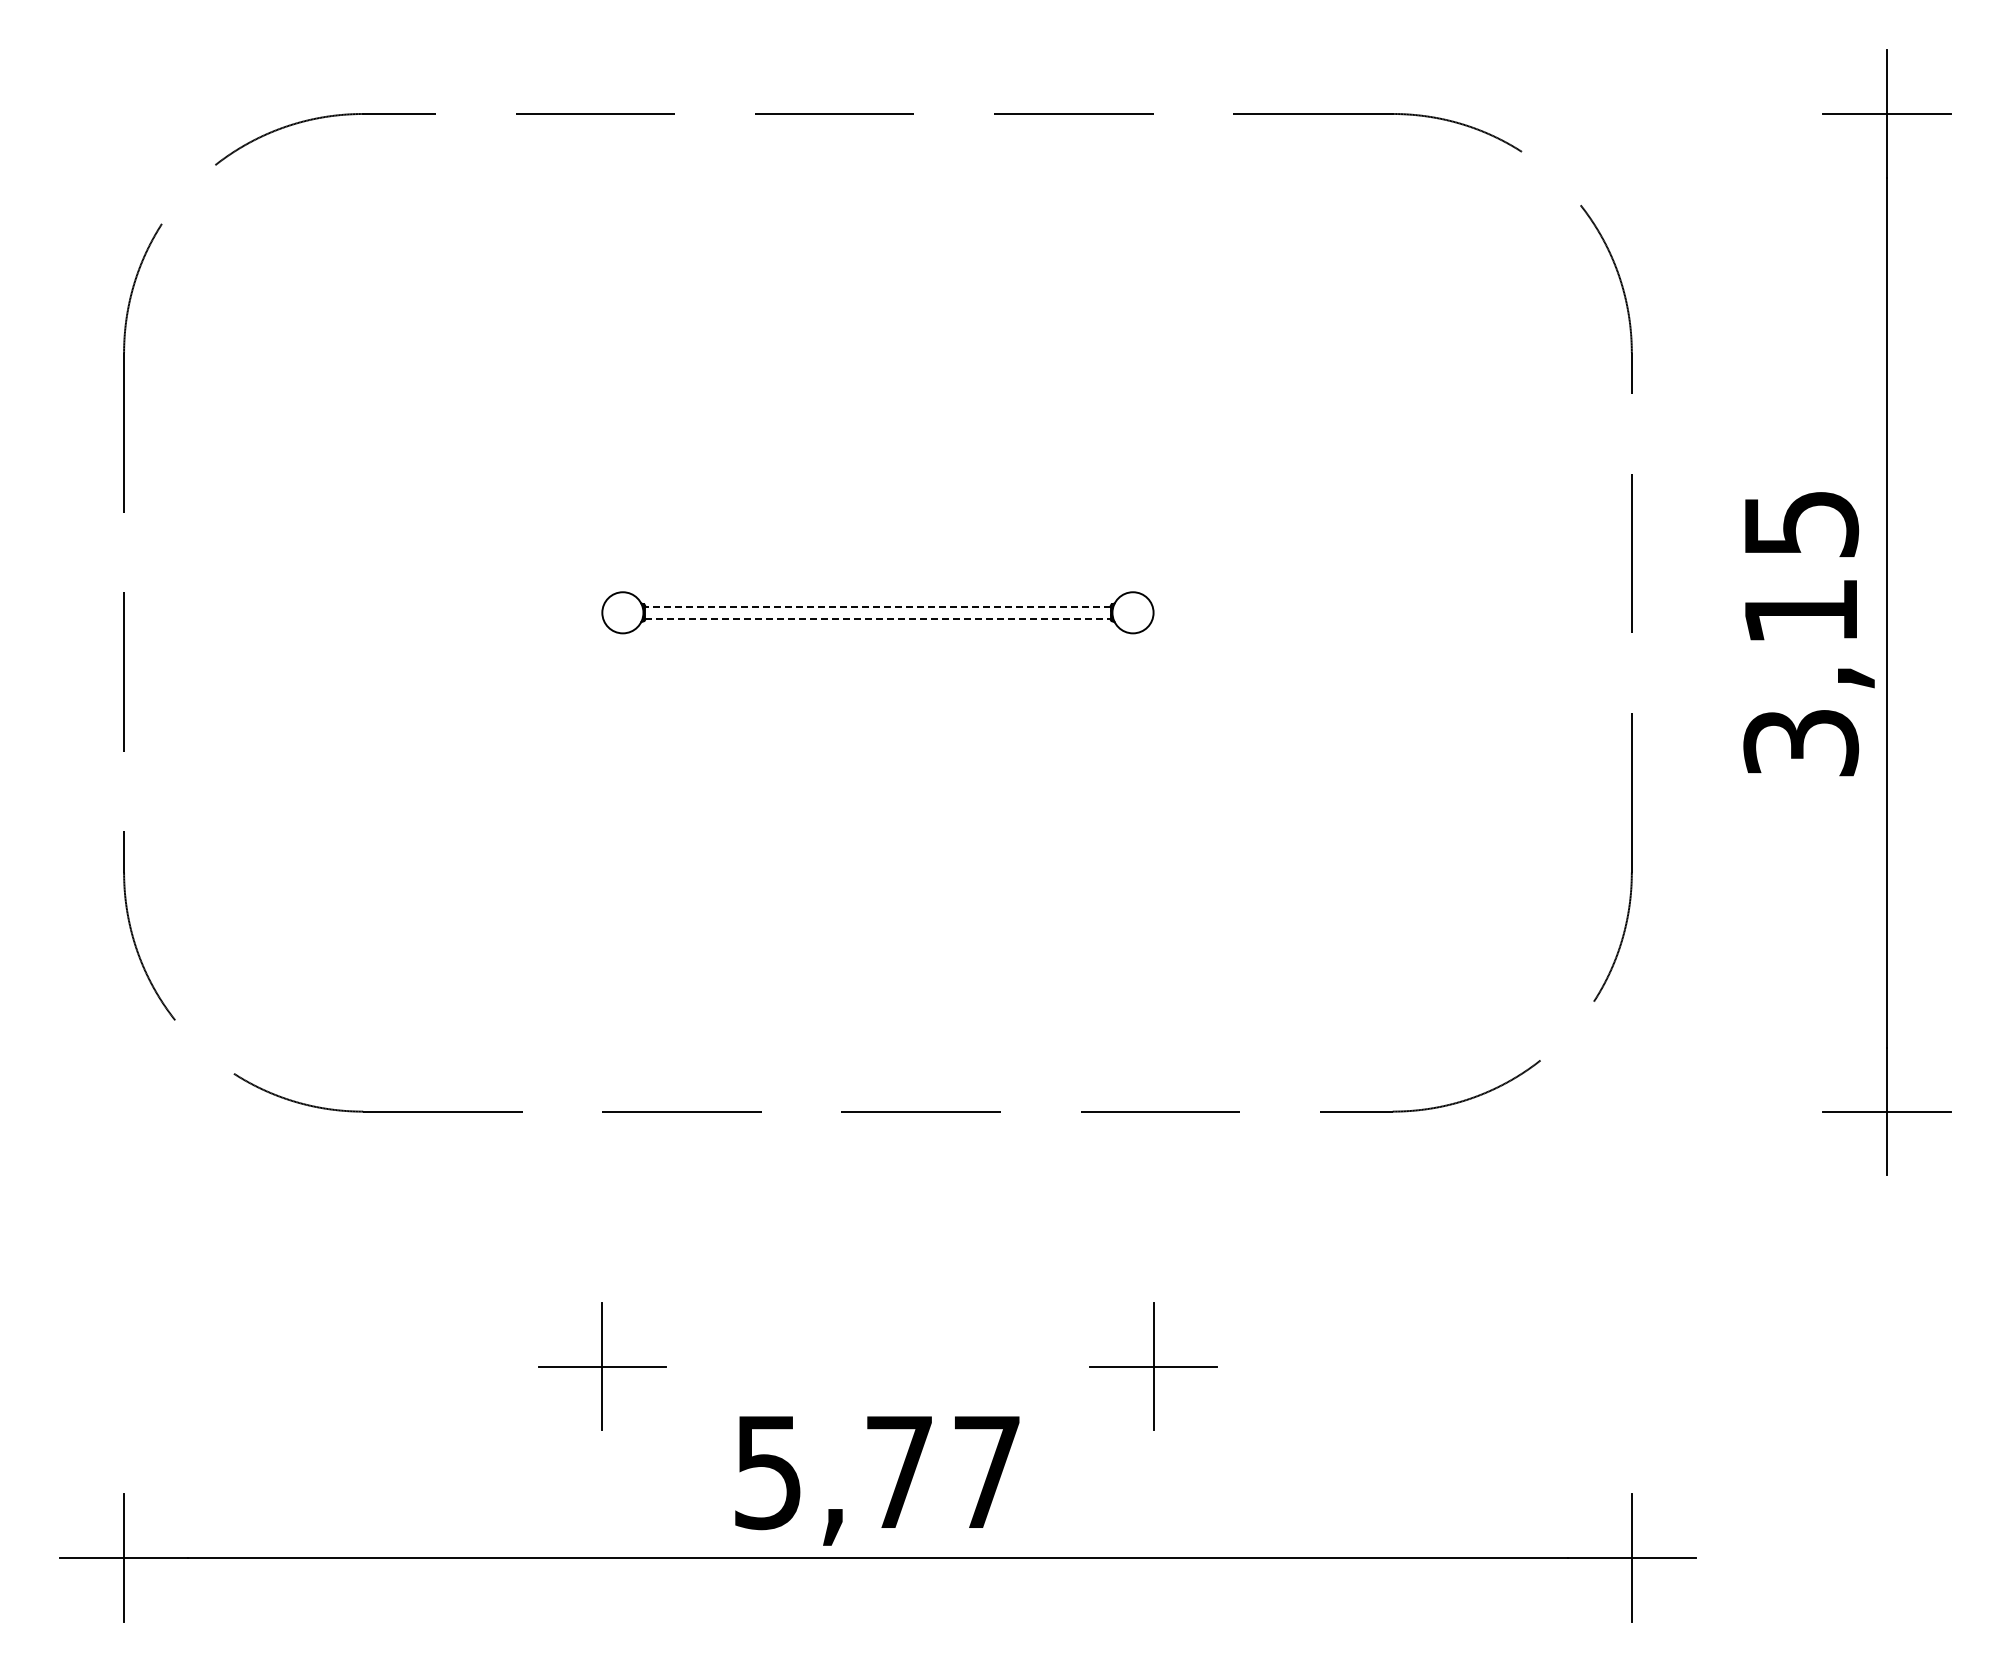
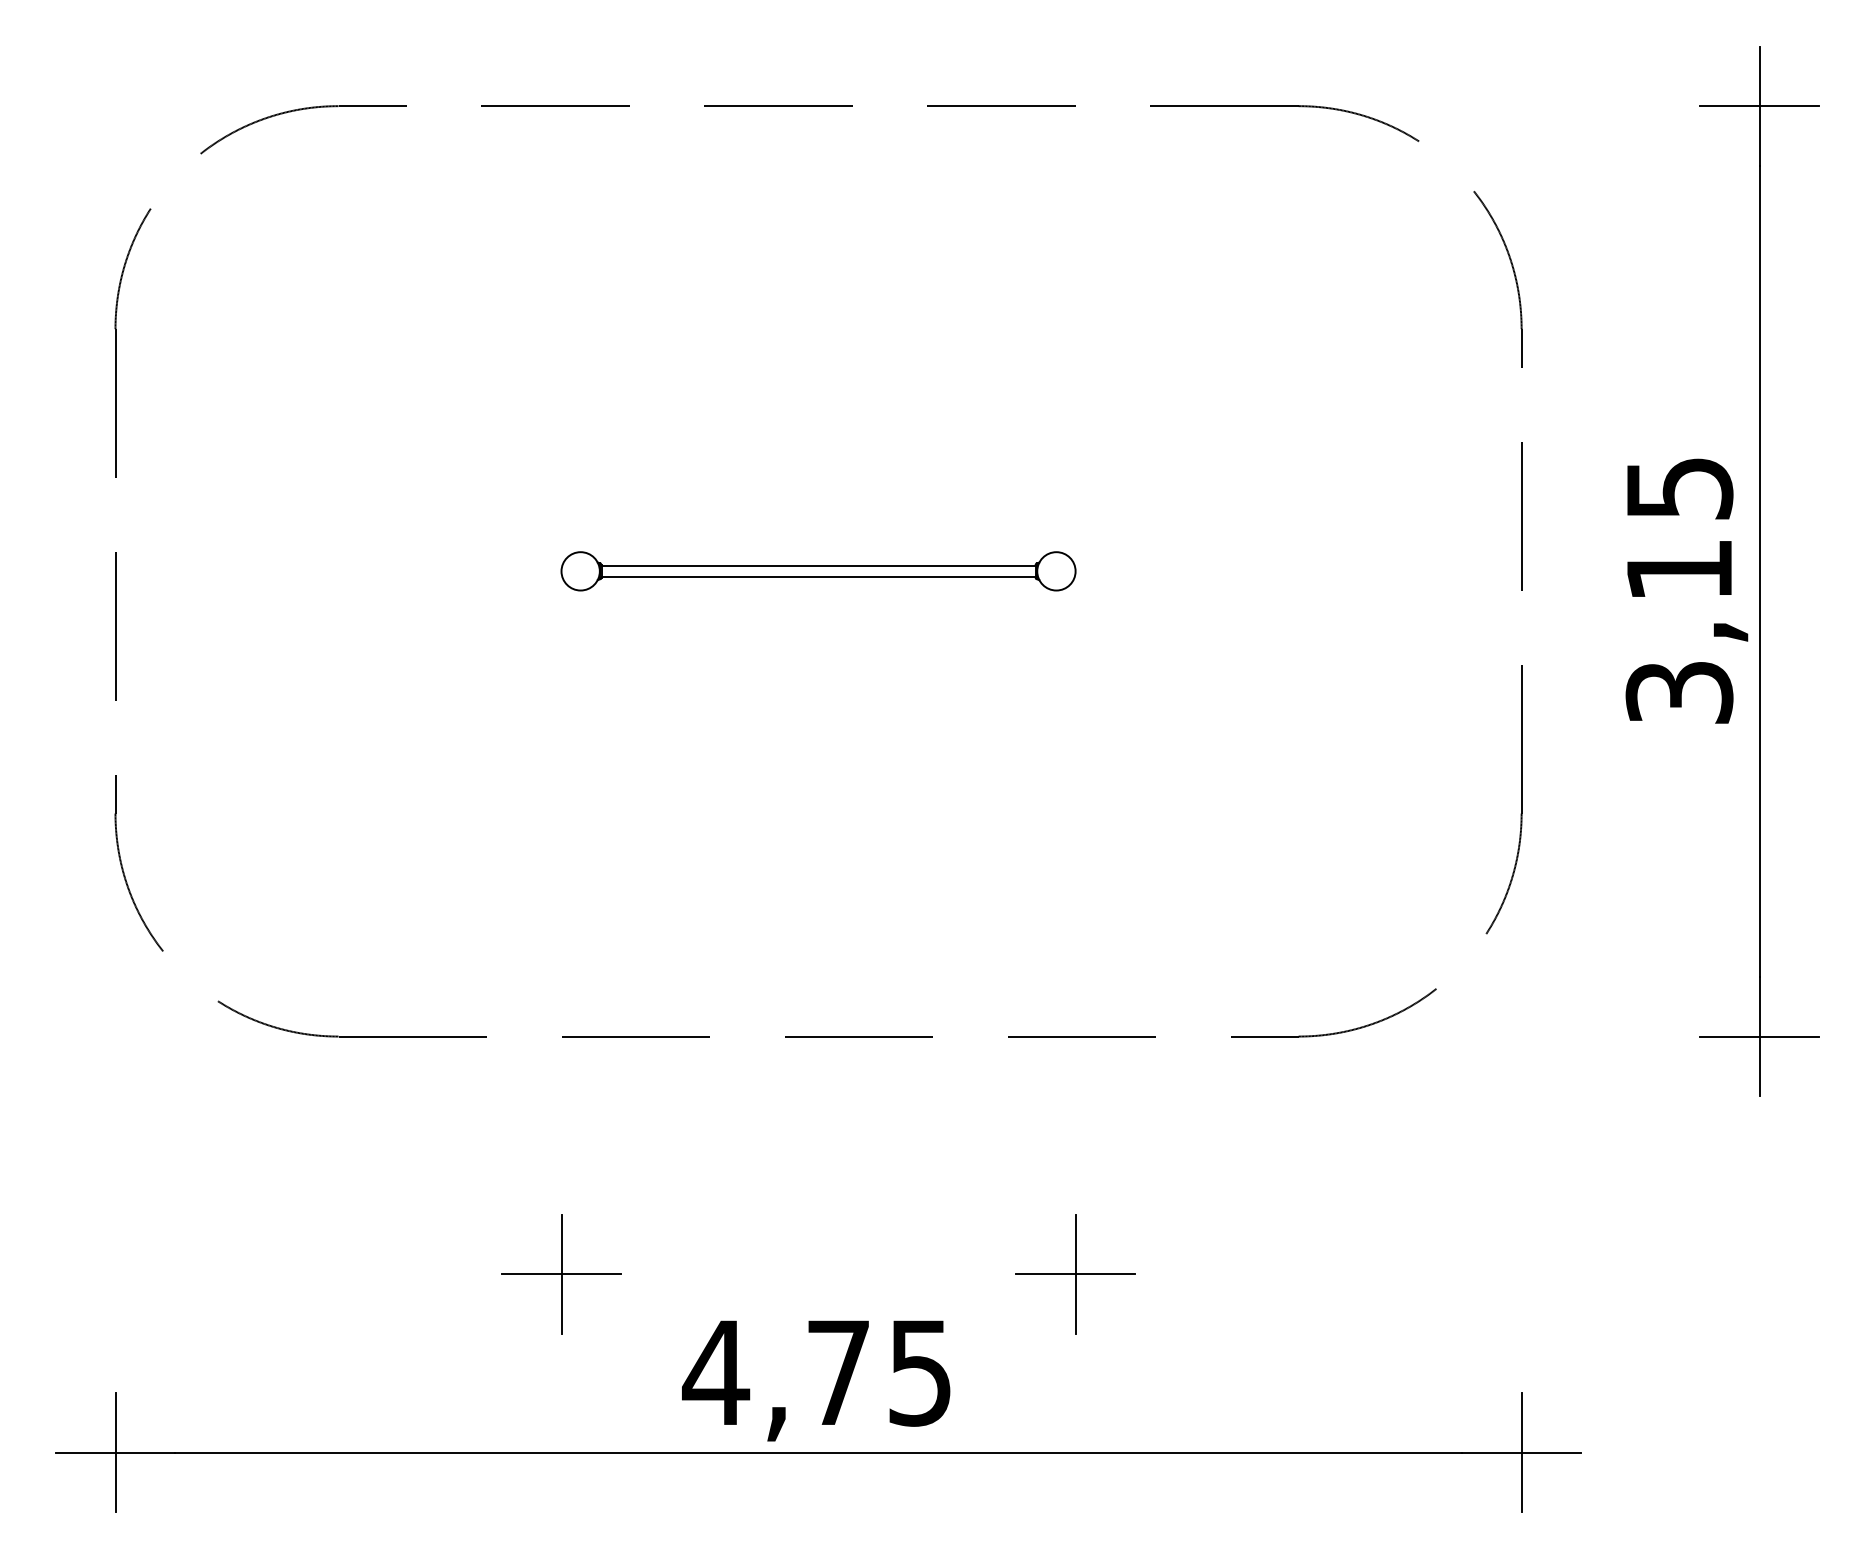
line: (877, 606) -> (818, 565), dashed -> solid
line: (877, 618) -> (818, 576), dashed -> solid
text: (875, 1473) -> (816, 1374), 5,77 -> 4,75

